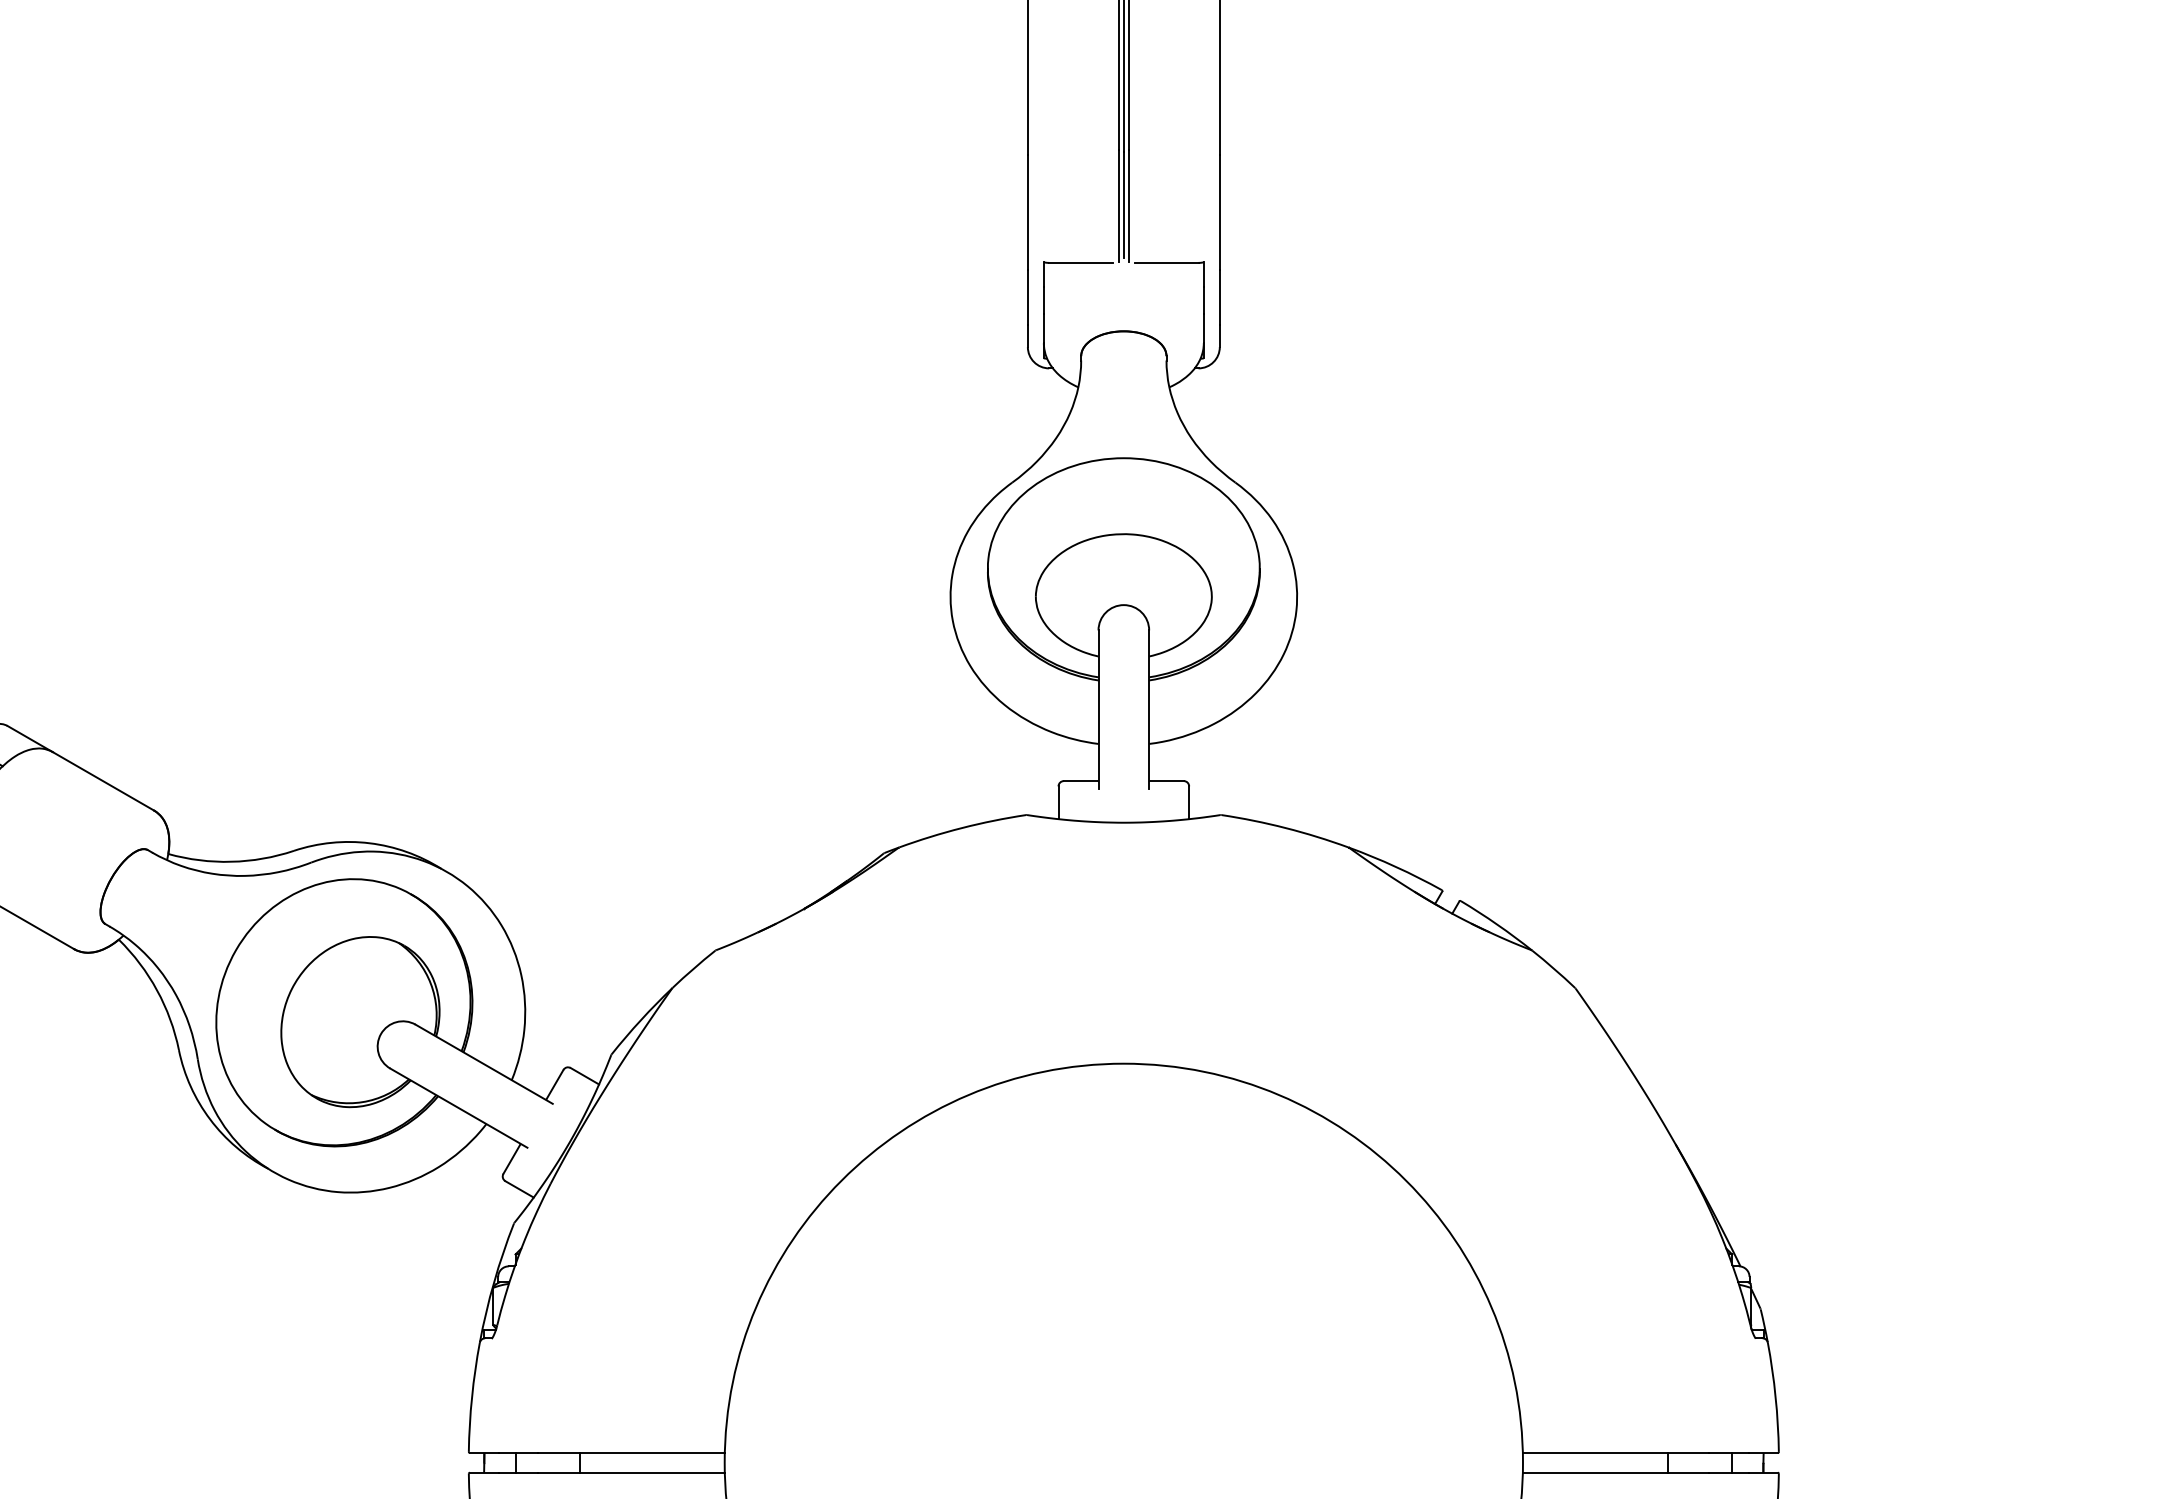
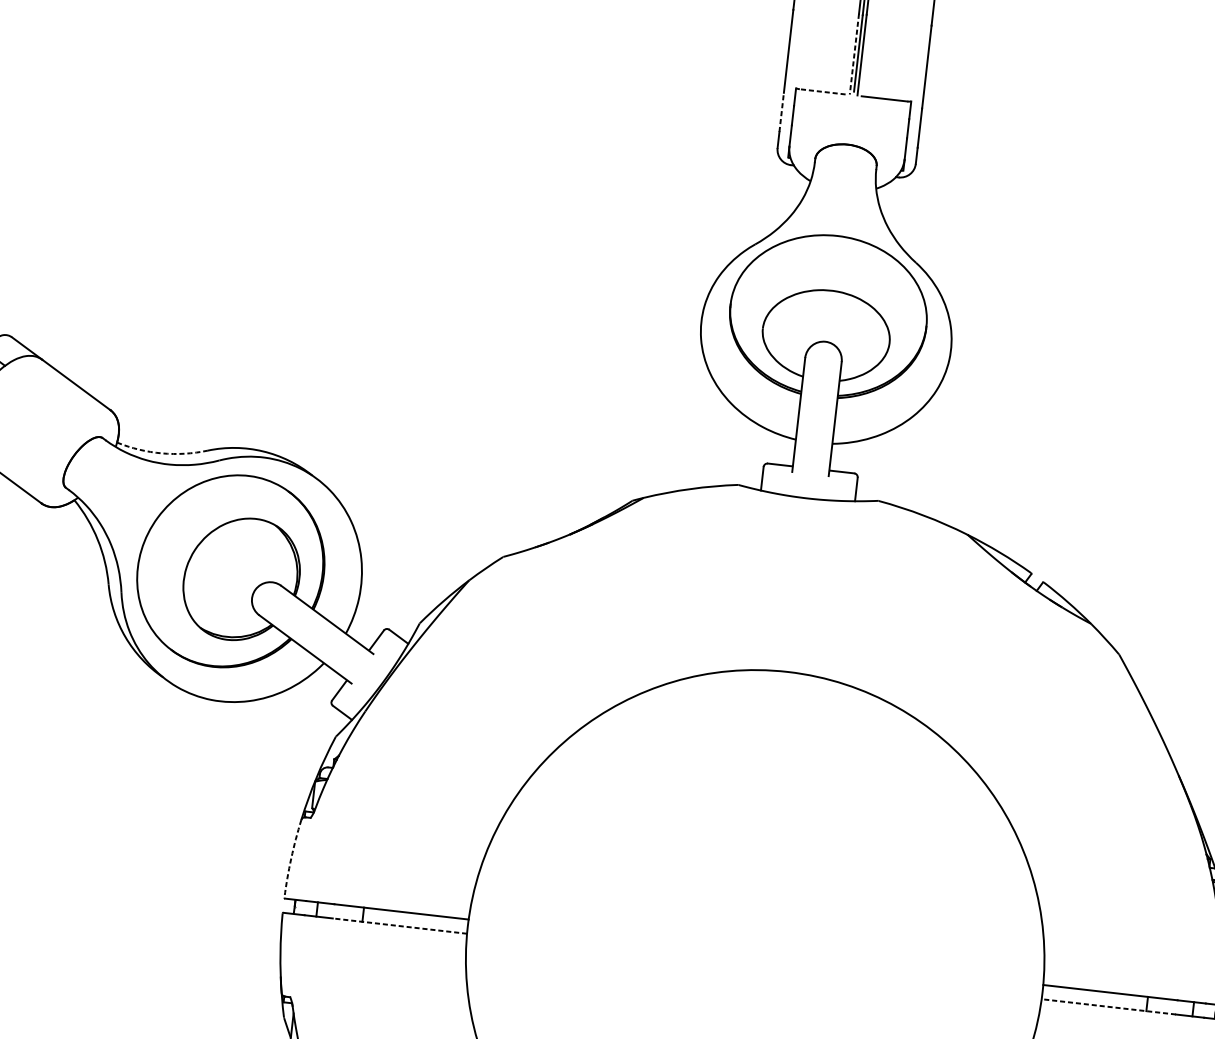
line: (1118, 206) -> (854, 54), solid -> dashed
line: (1080, 262) -> (822, 91), solid -> dashed
line: (1027, 297) -> (781, 112), solid -> dashed
arc: (231, 861) -> (161, 453), solid -> dashed
arc: (472, 1397) -> (291, 858), solid -> dashed
line: (631, 1472) -> (399, 925), solid -> dashed
line: (1615, 1472) -> (1108, 1006), solid -> dashed

